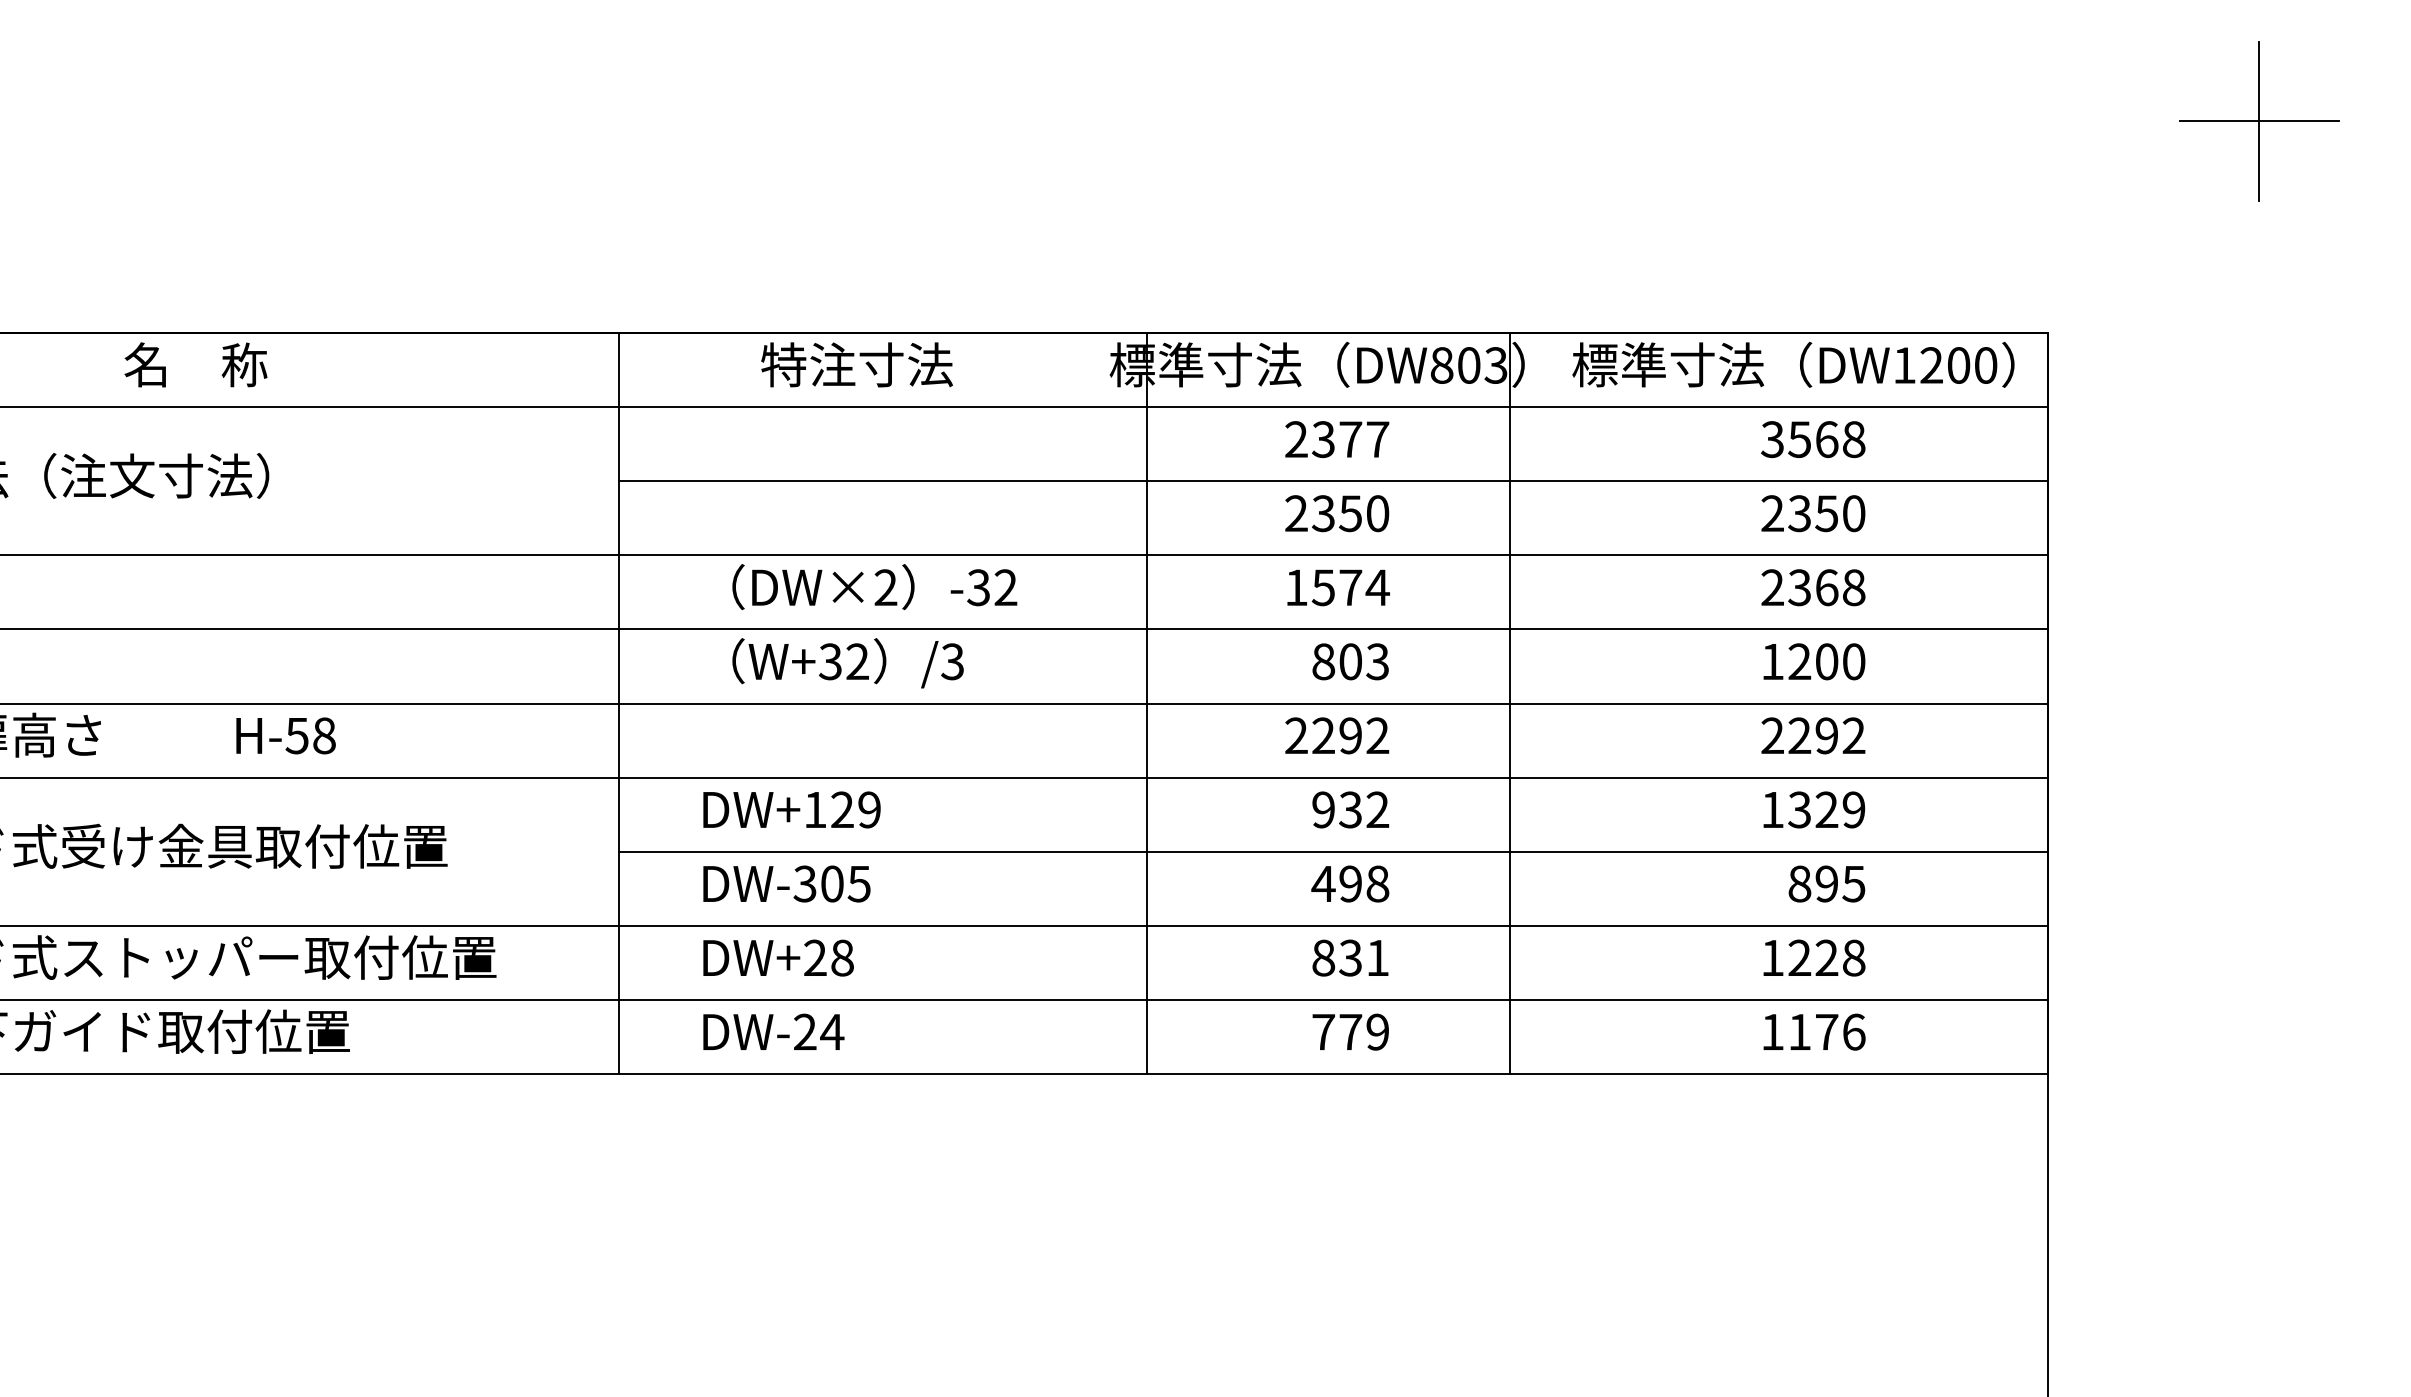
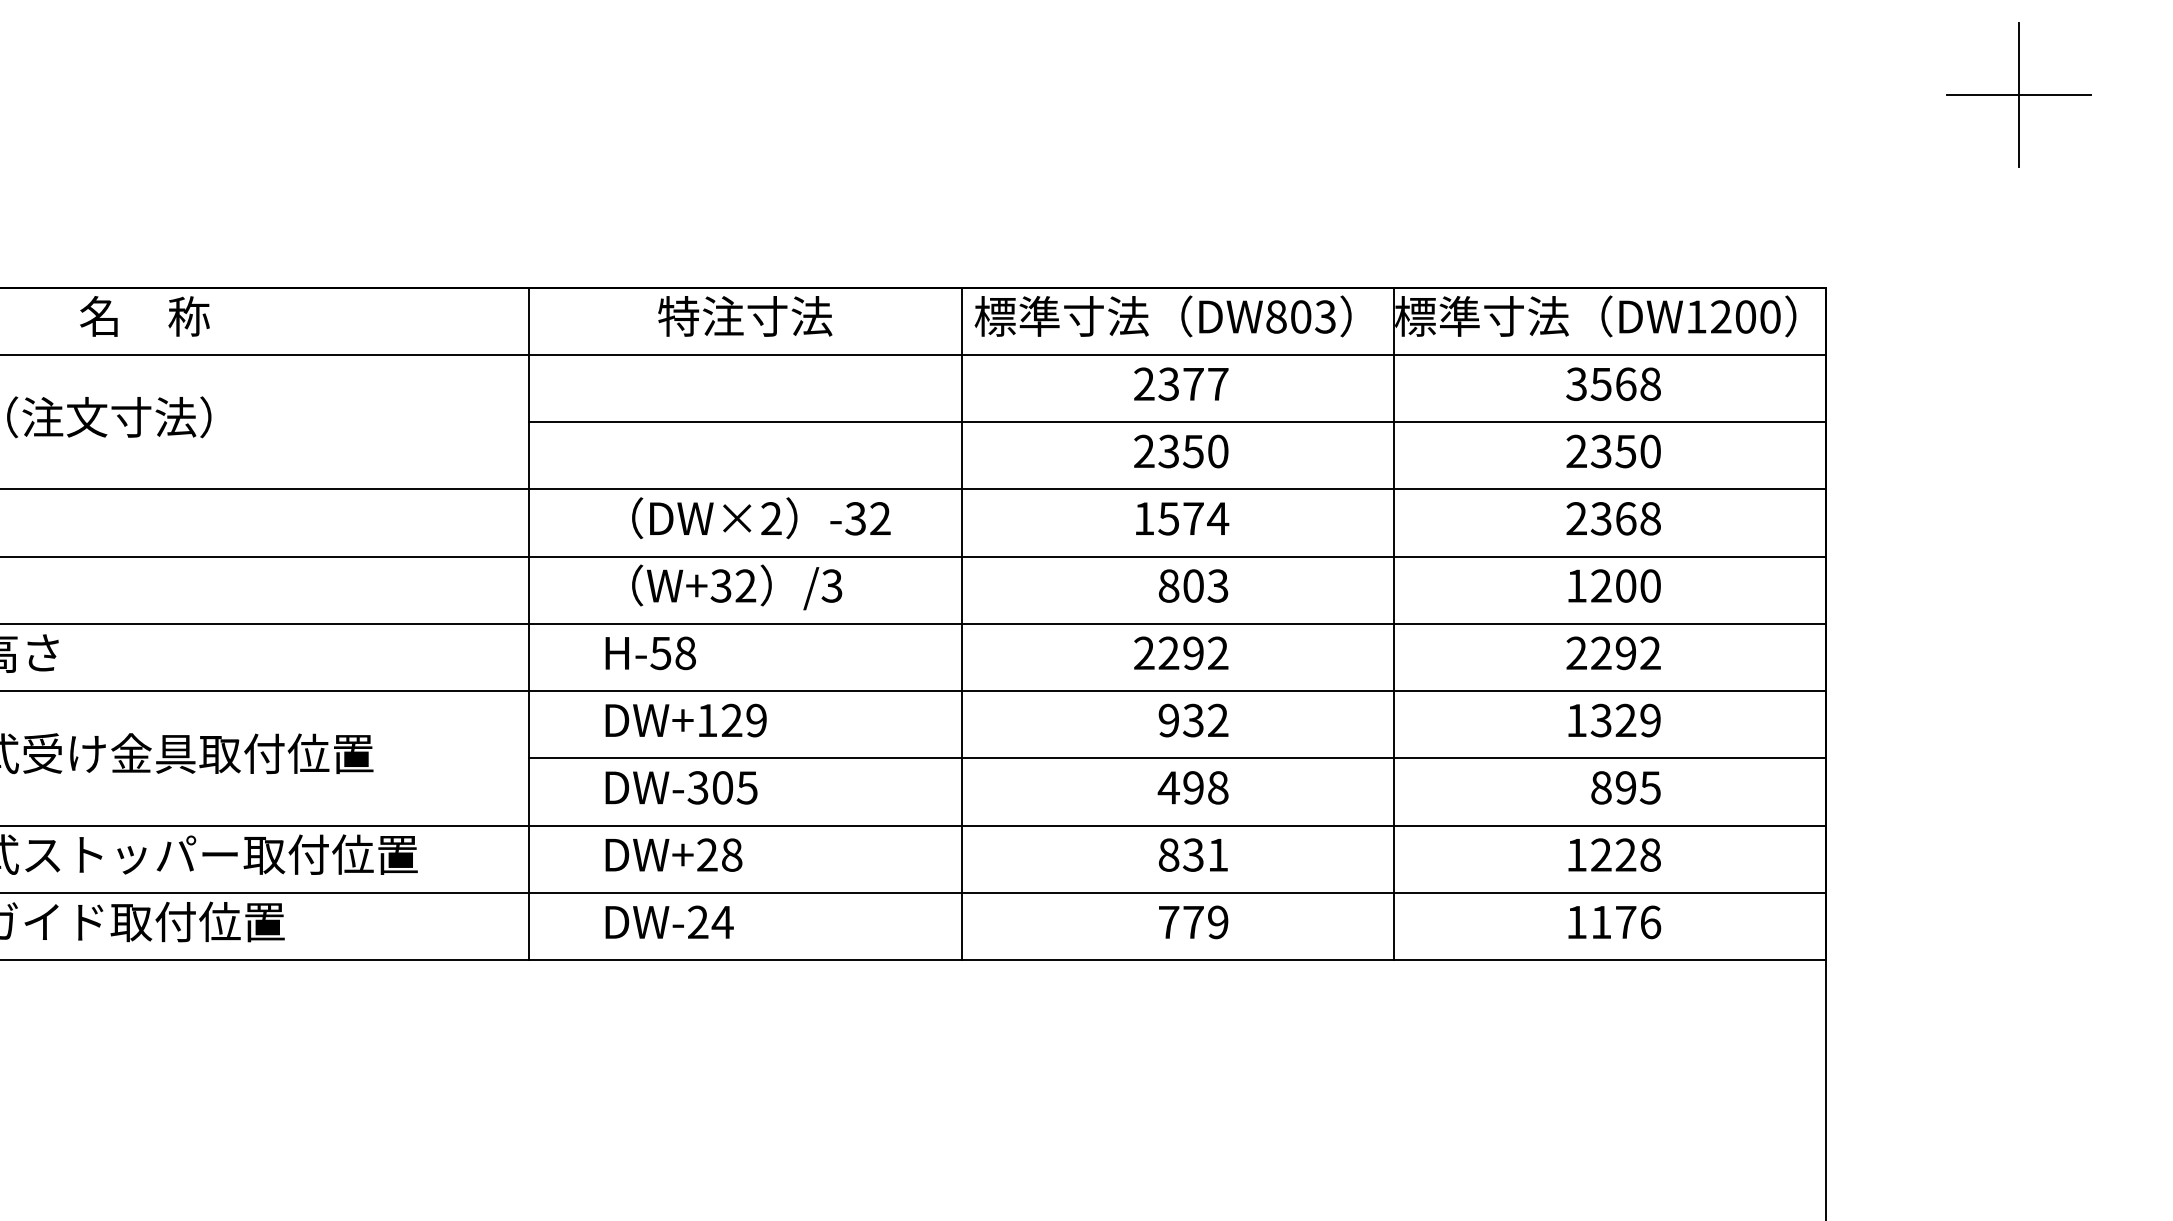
line: (1147, 703) -> (961, 623), moved
line: (1510, 703) -> (1394, 623), moved
text: (285, 735) -> (650, 652), moved

